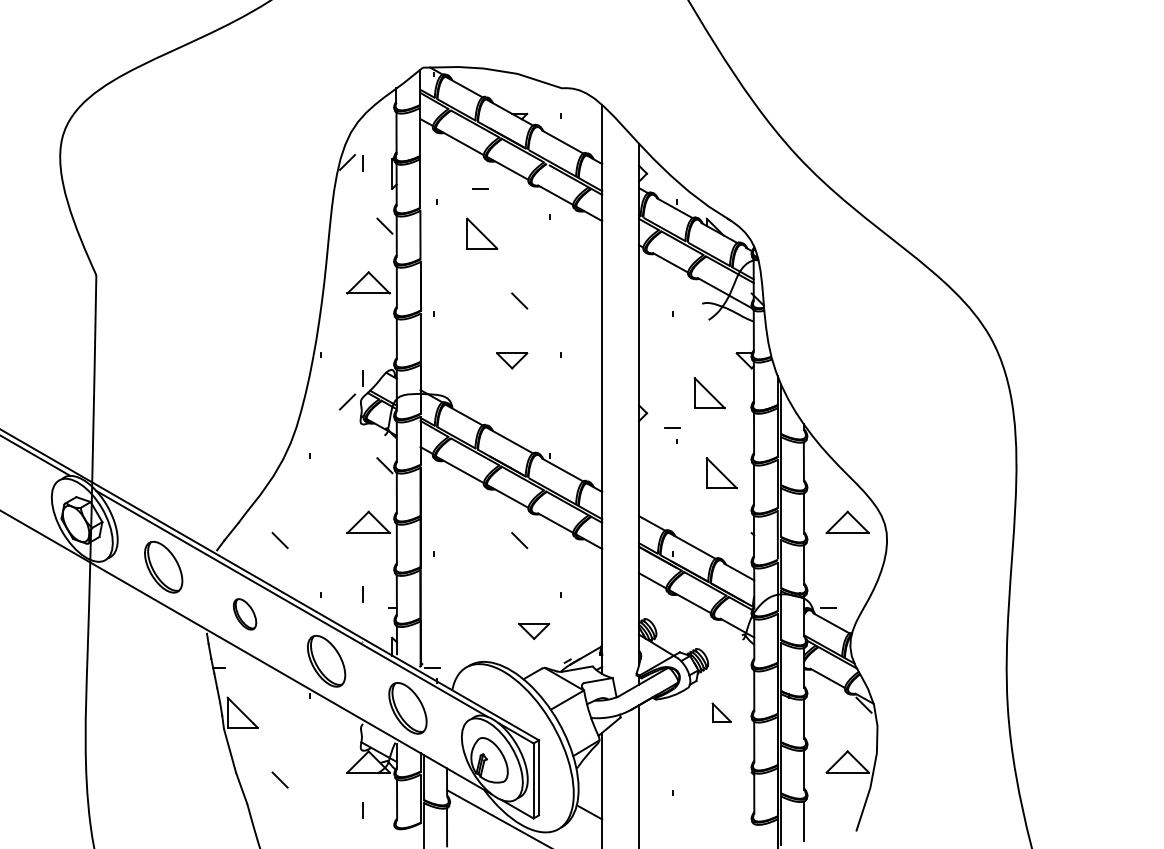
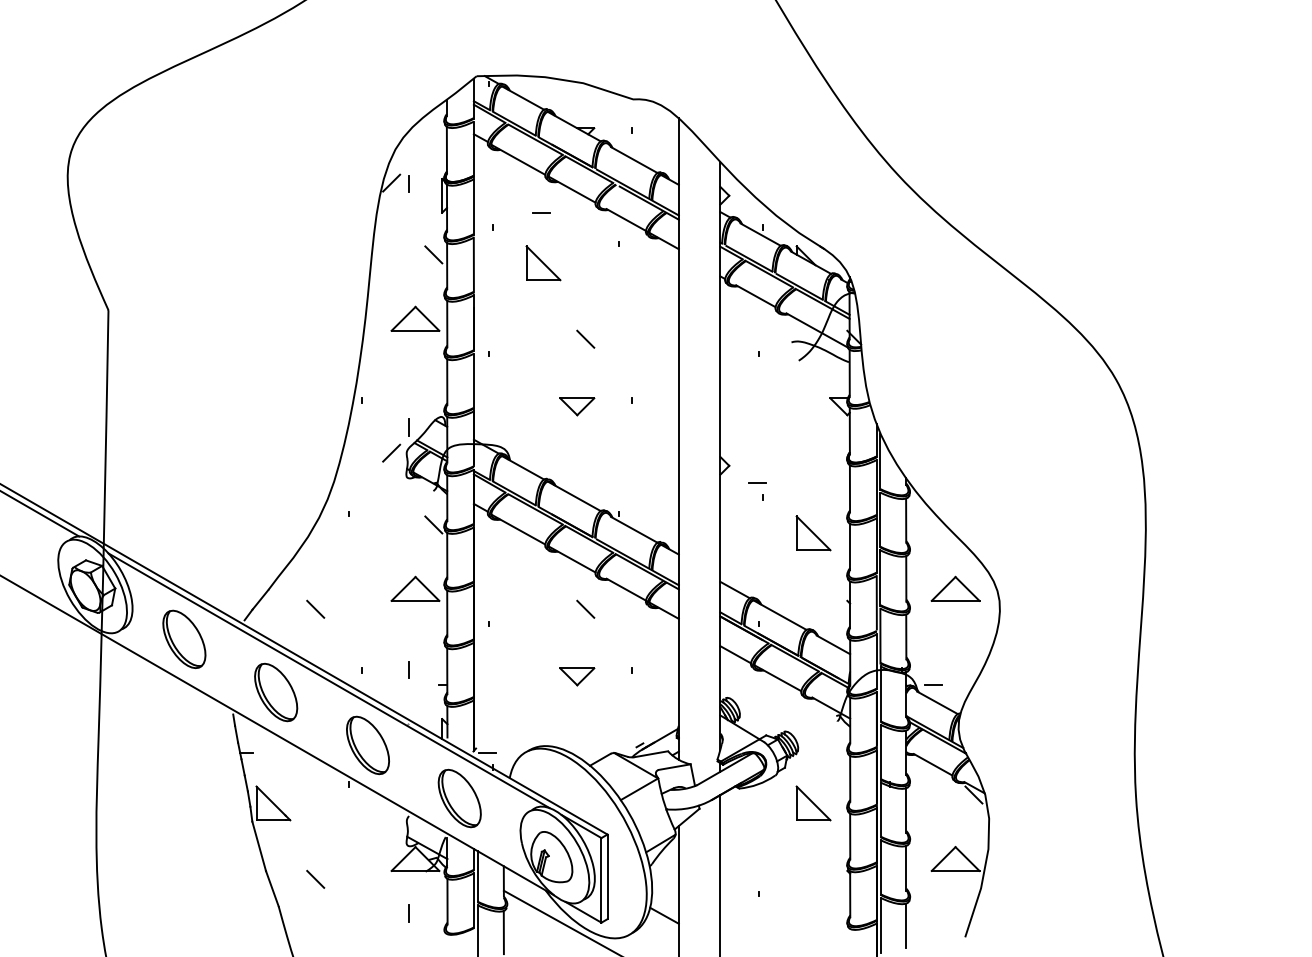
part: (709, 393) -> (799, 443), removed
part: (244, 614) -> (275, 692), size x1.67
part: (534, 631) -> (577, 676), moved
part: (721, 712) -> (813, 803), size x1.67

